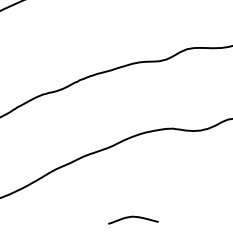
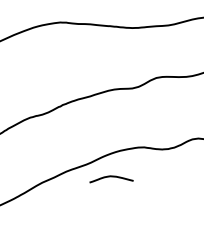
curve: (133, 218) -> (111, 177), moved

